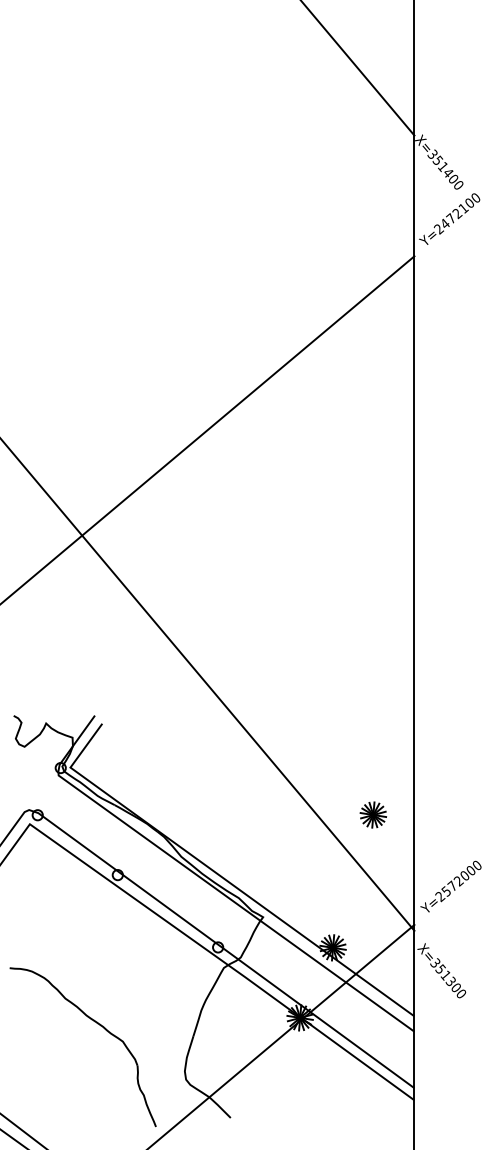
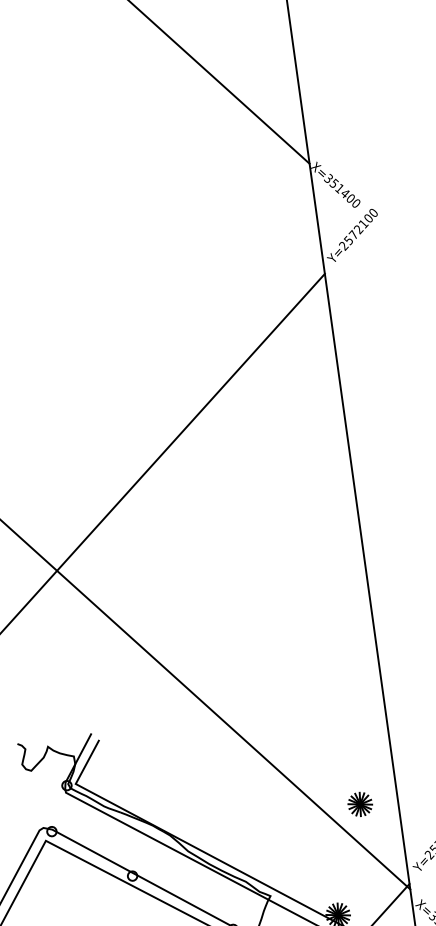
text: (444, 223) -> (348, 240), Y=2472100 -> Y=2572100
part: (372, 814) -> (359, 804), moved

